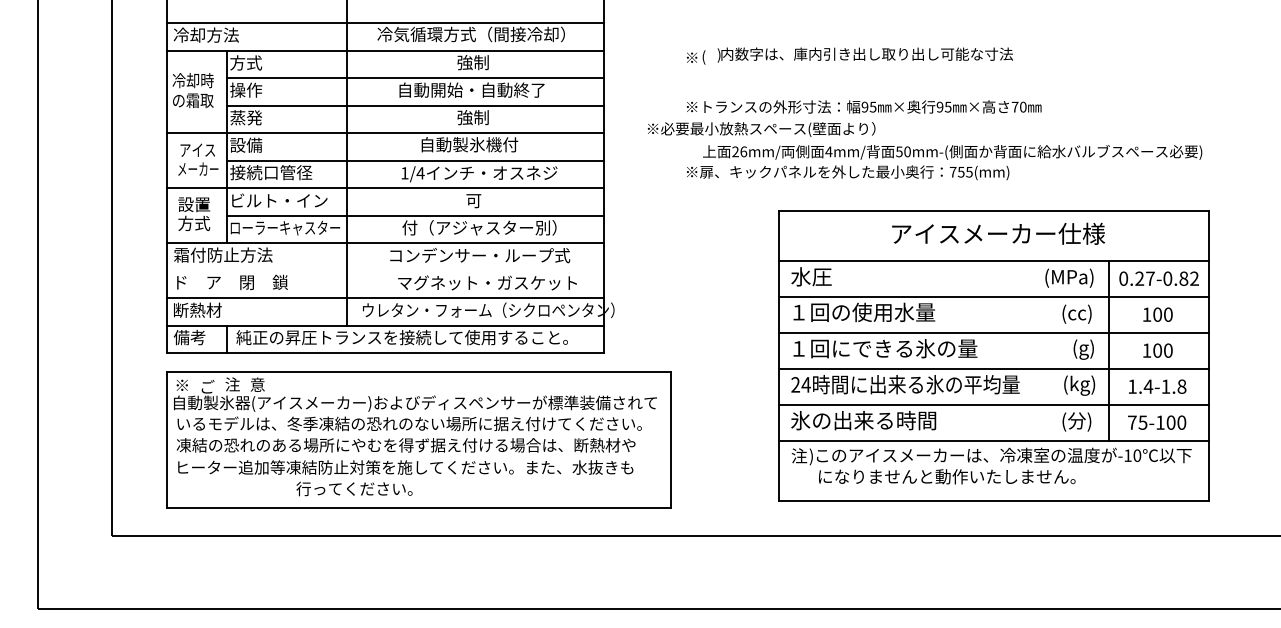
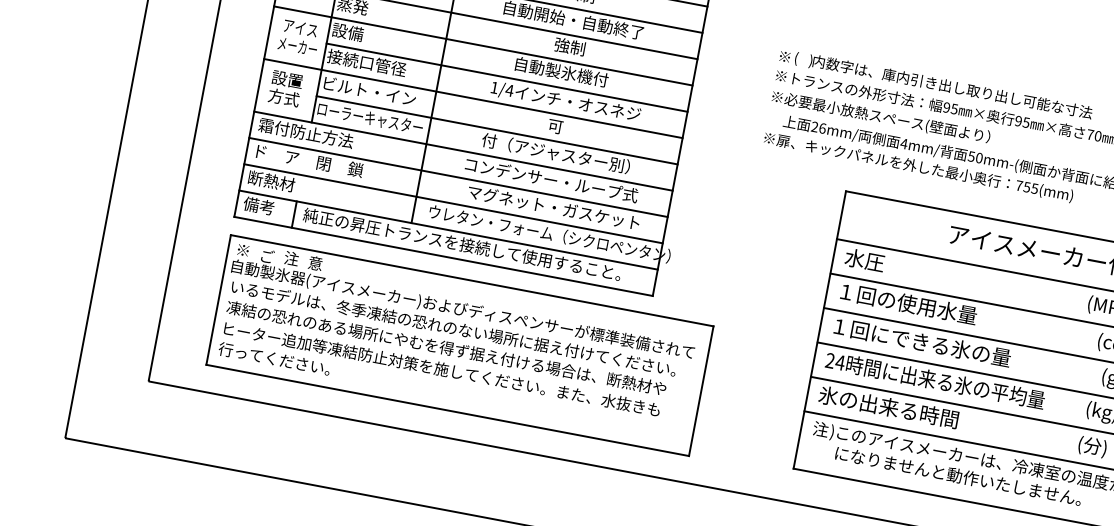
text: (864, 54) -> (950, 86), moved
text: (695, 57) -> (788, 57), moved
text: (761, 129) -> (880, 117), moved
line: (385, 270) -> (458, 177), added
text: (354, 488) -> (274, 358), moved

